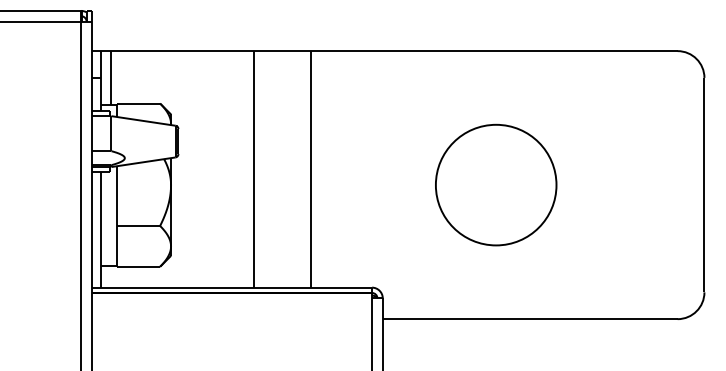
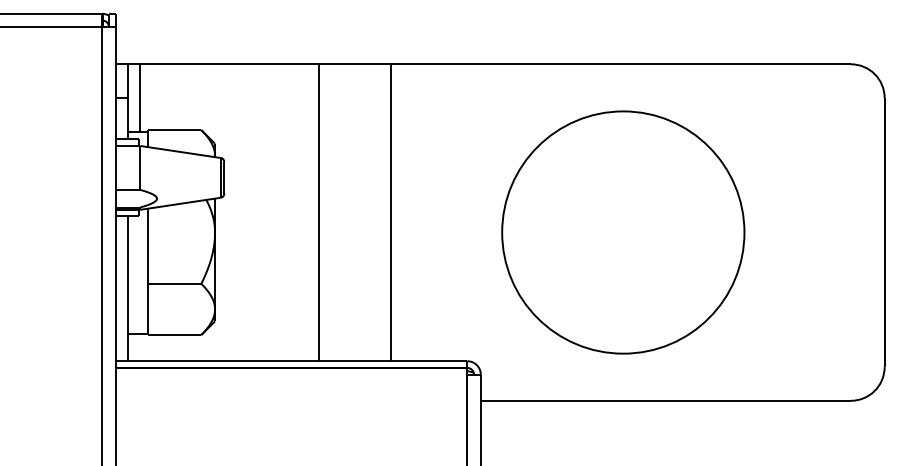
part: (495, 185) -> (622, 232), size x1.6

